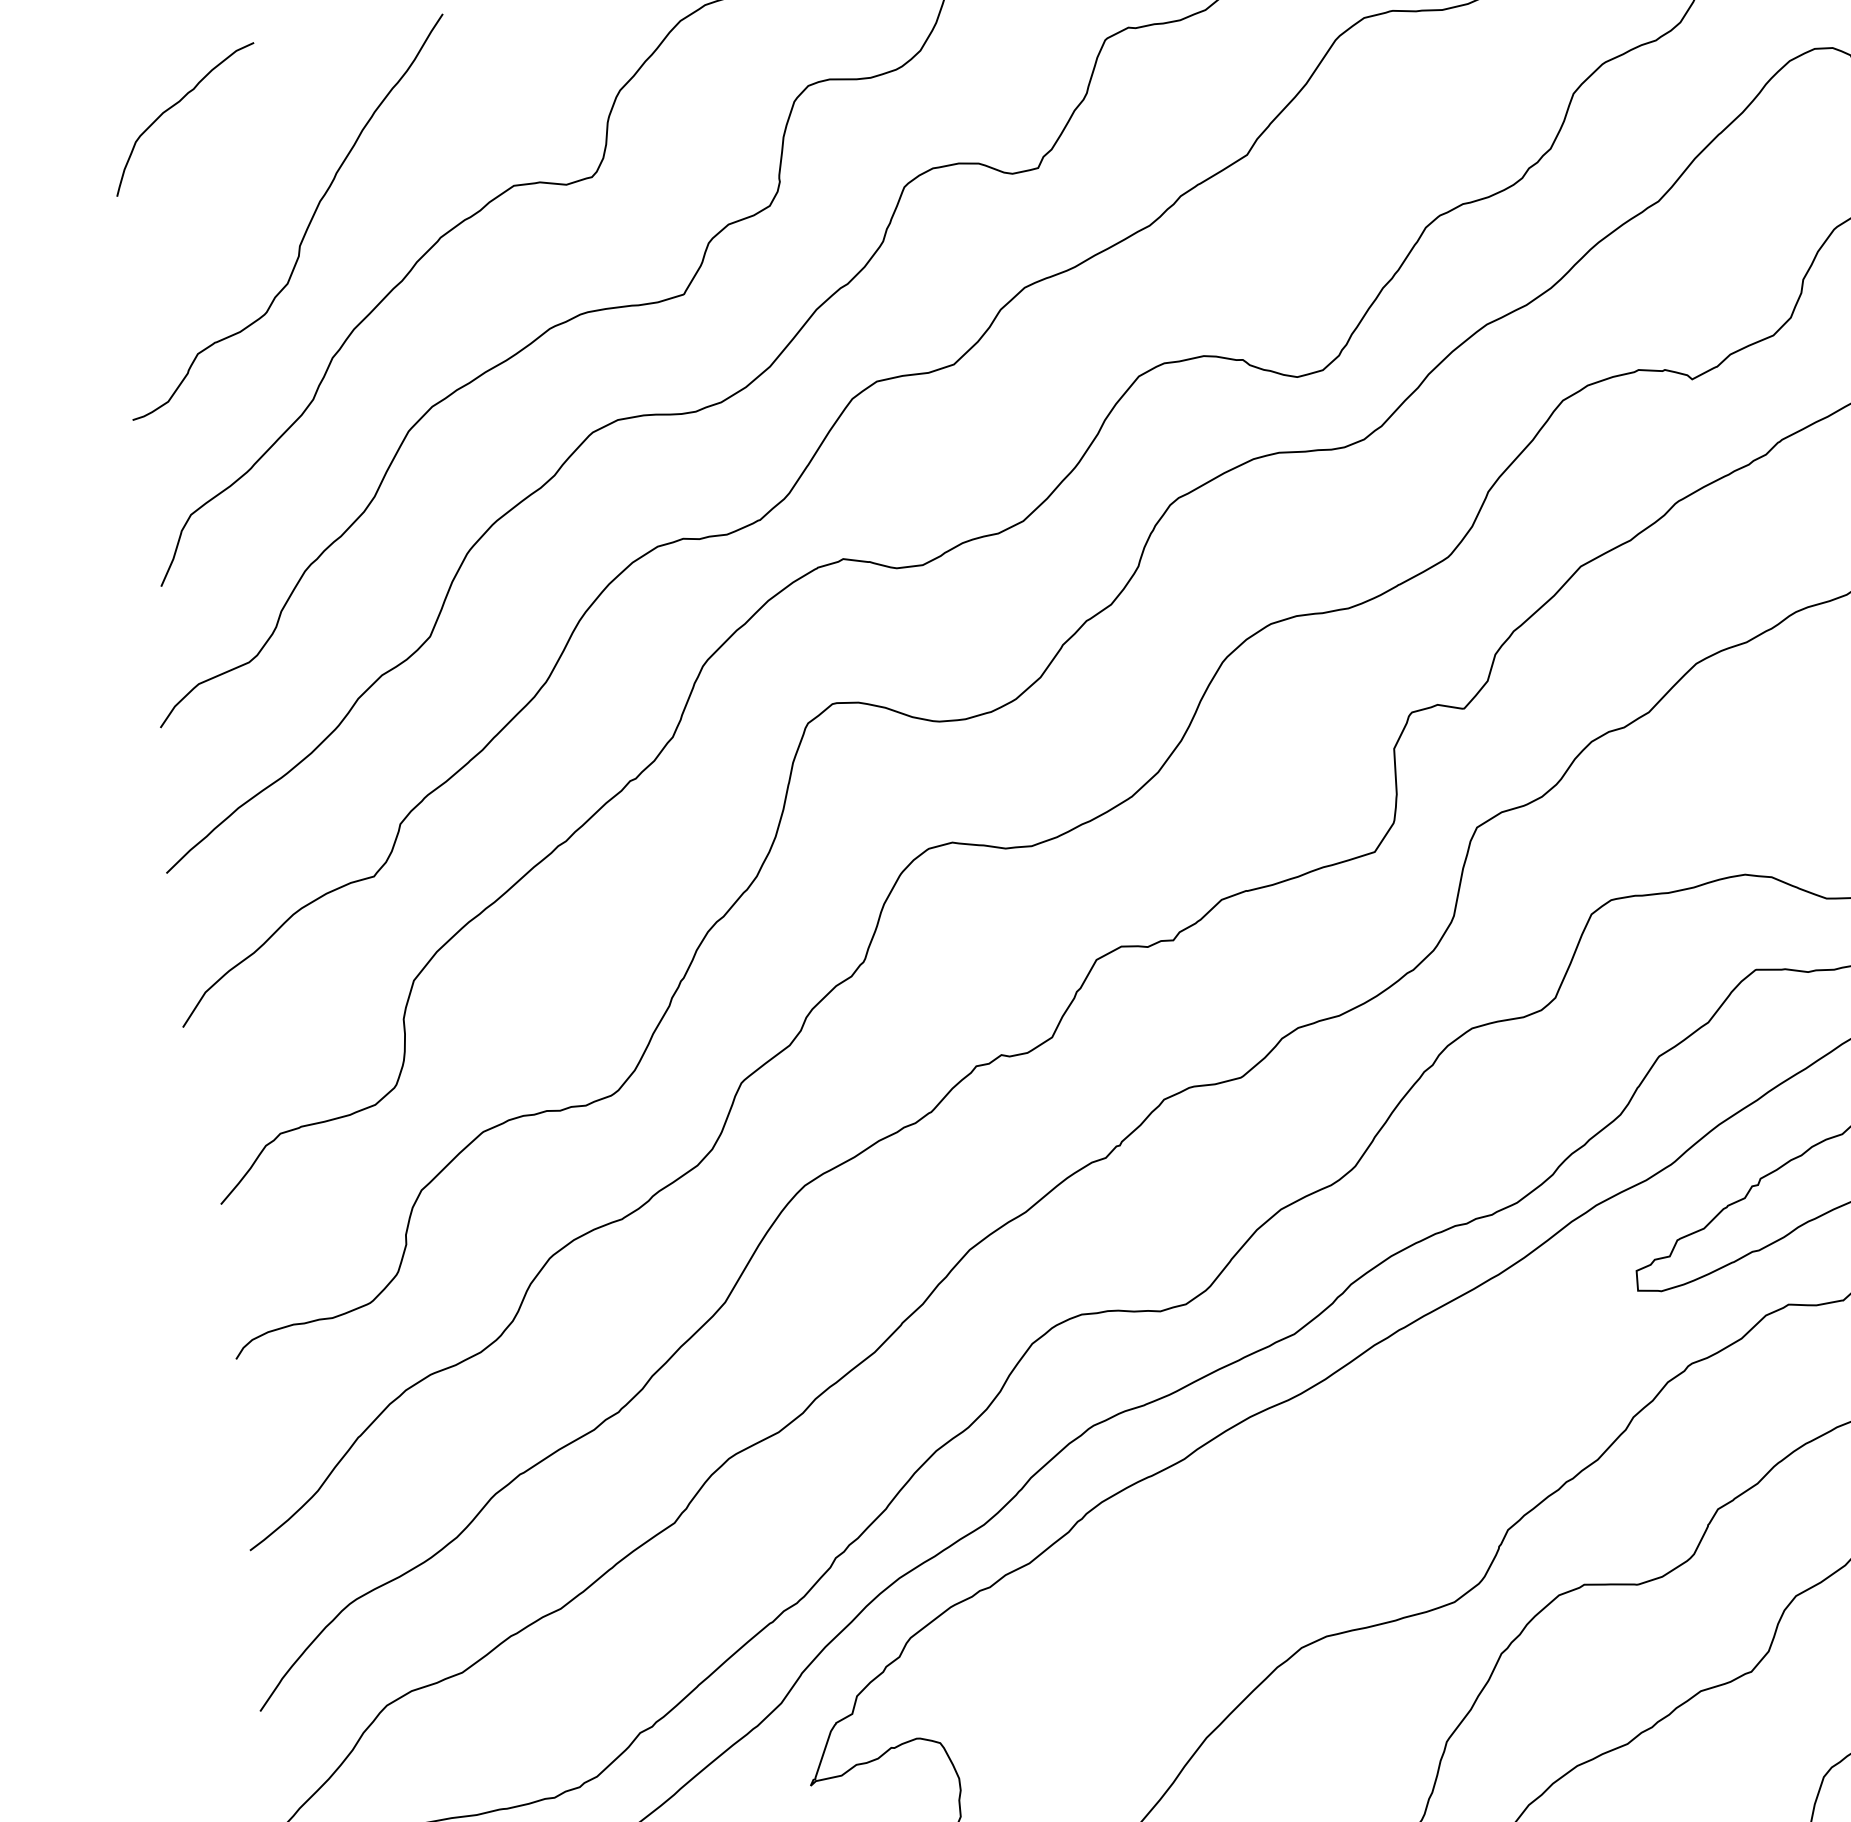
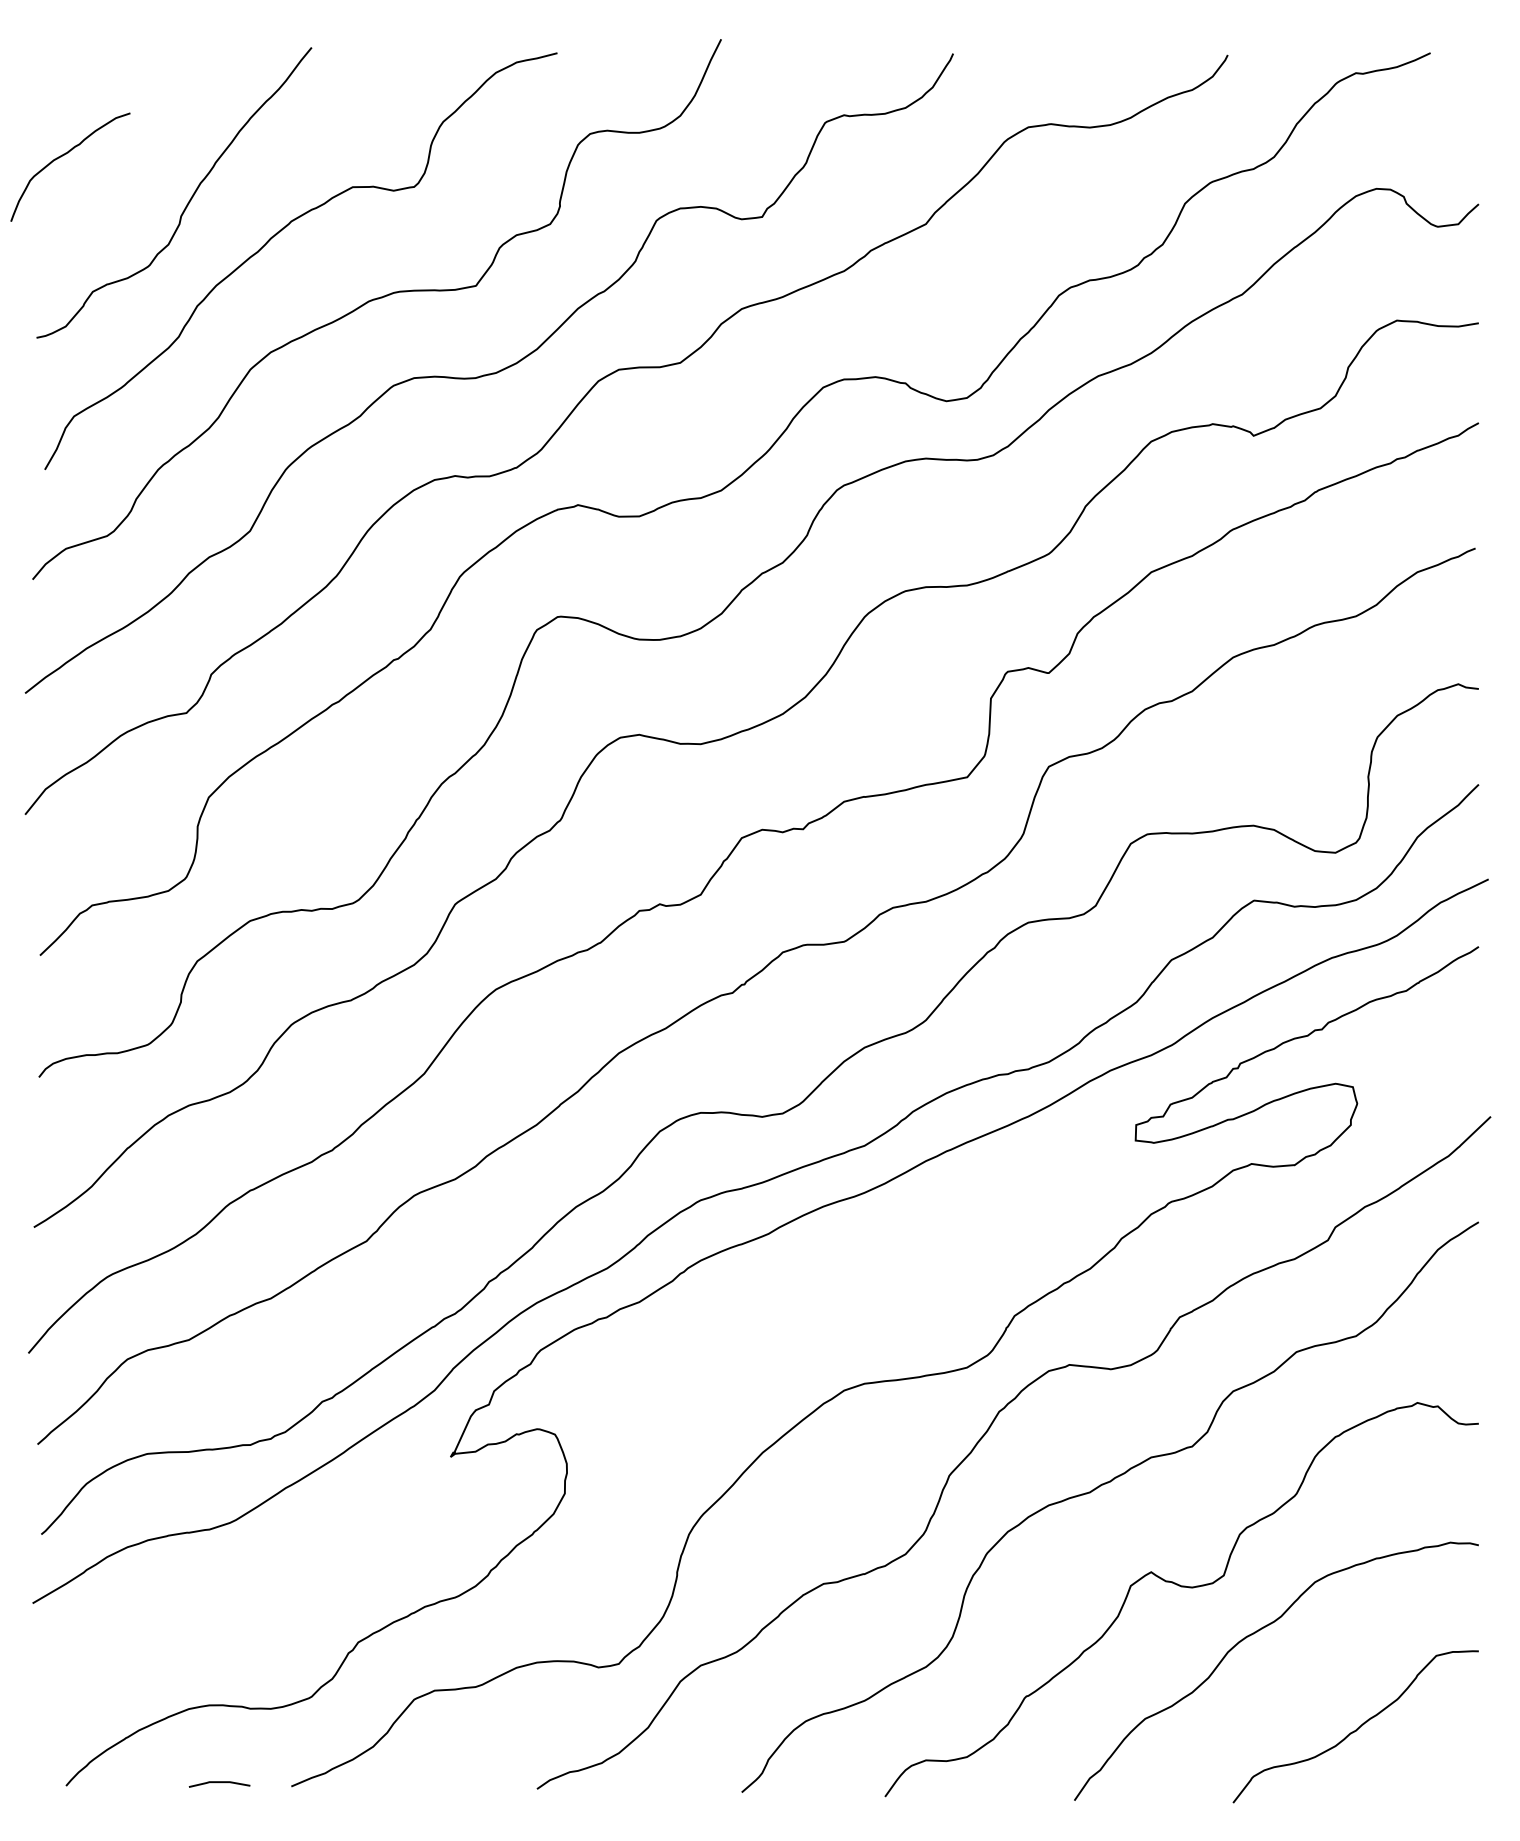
curve: (176, 105) -> (64, 155), moved

